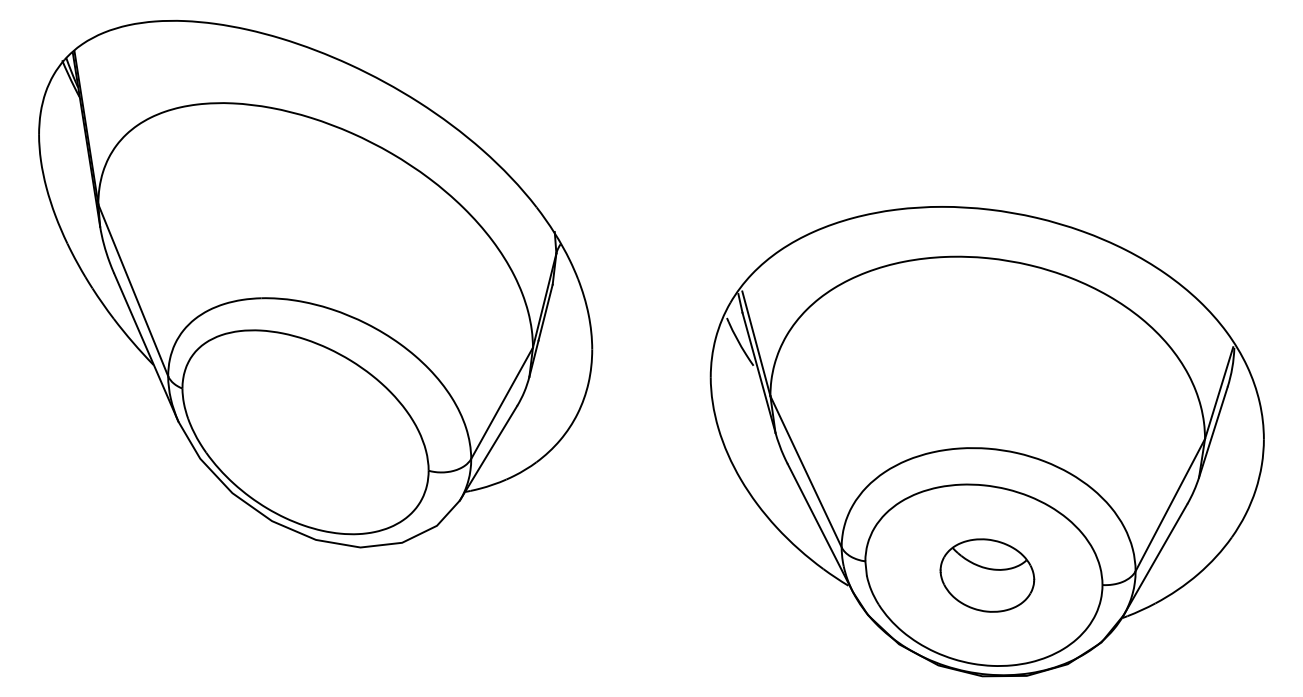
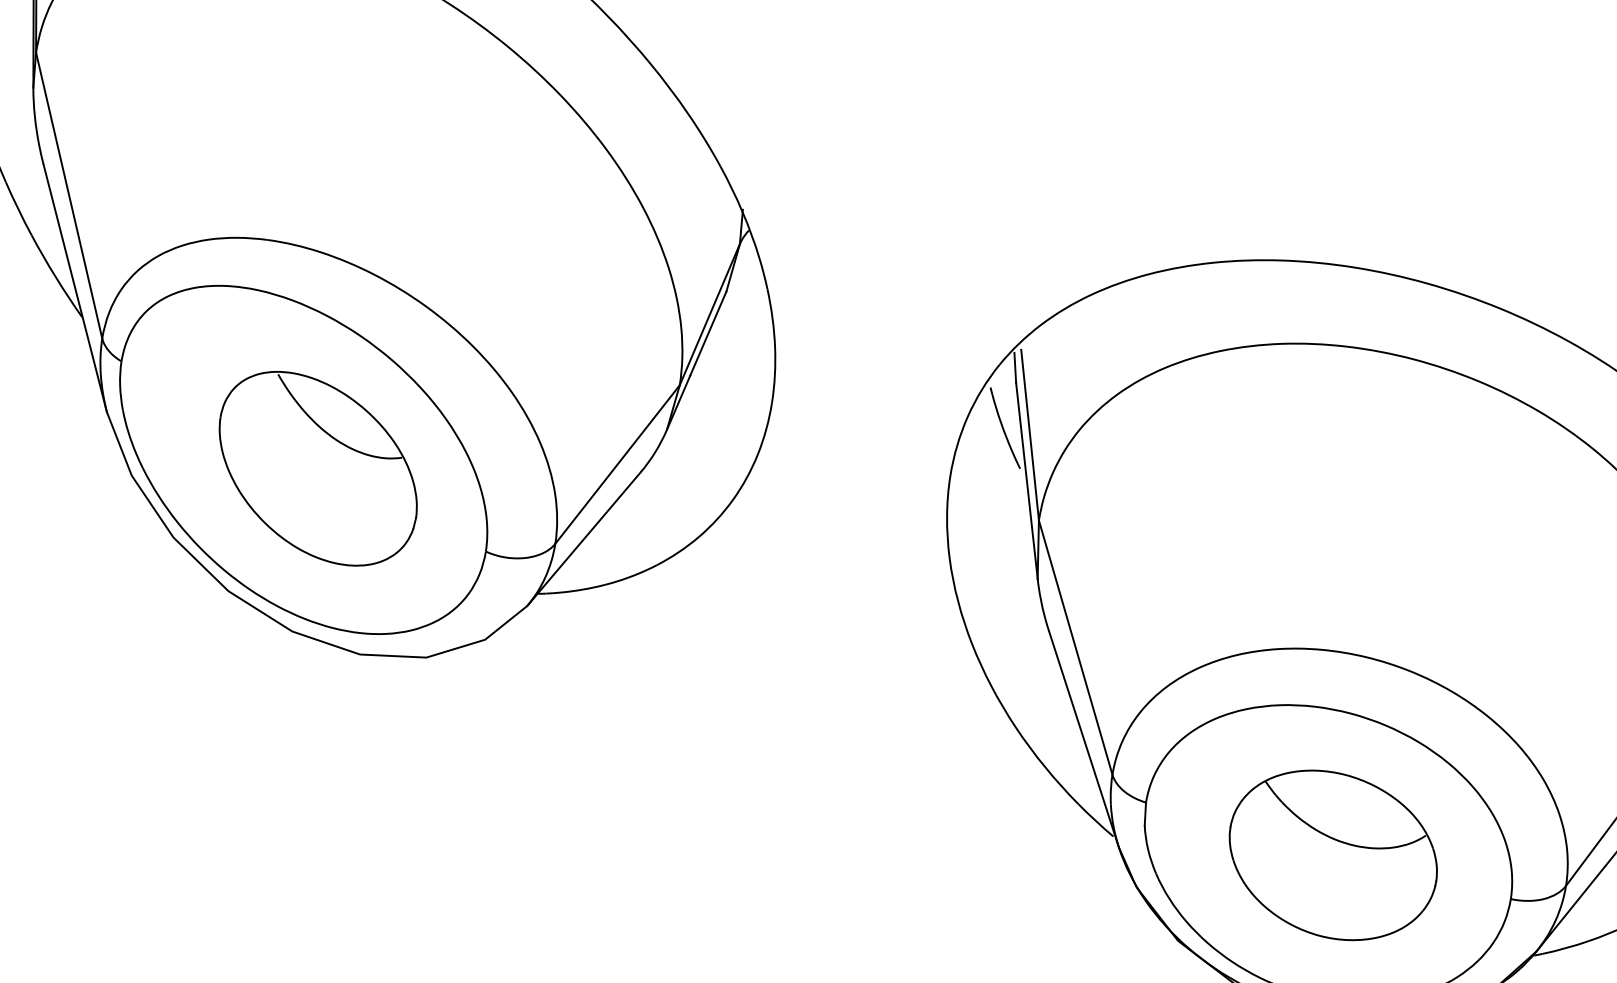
part: (315, 435) -> (317, 468), added
part: (987, 575) -> (1333, 855), size x1.43

